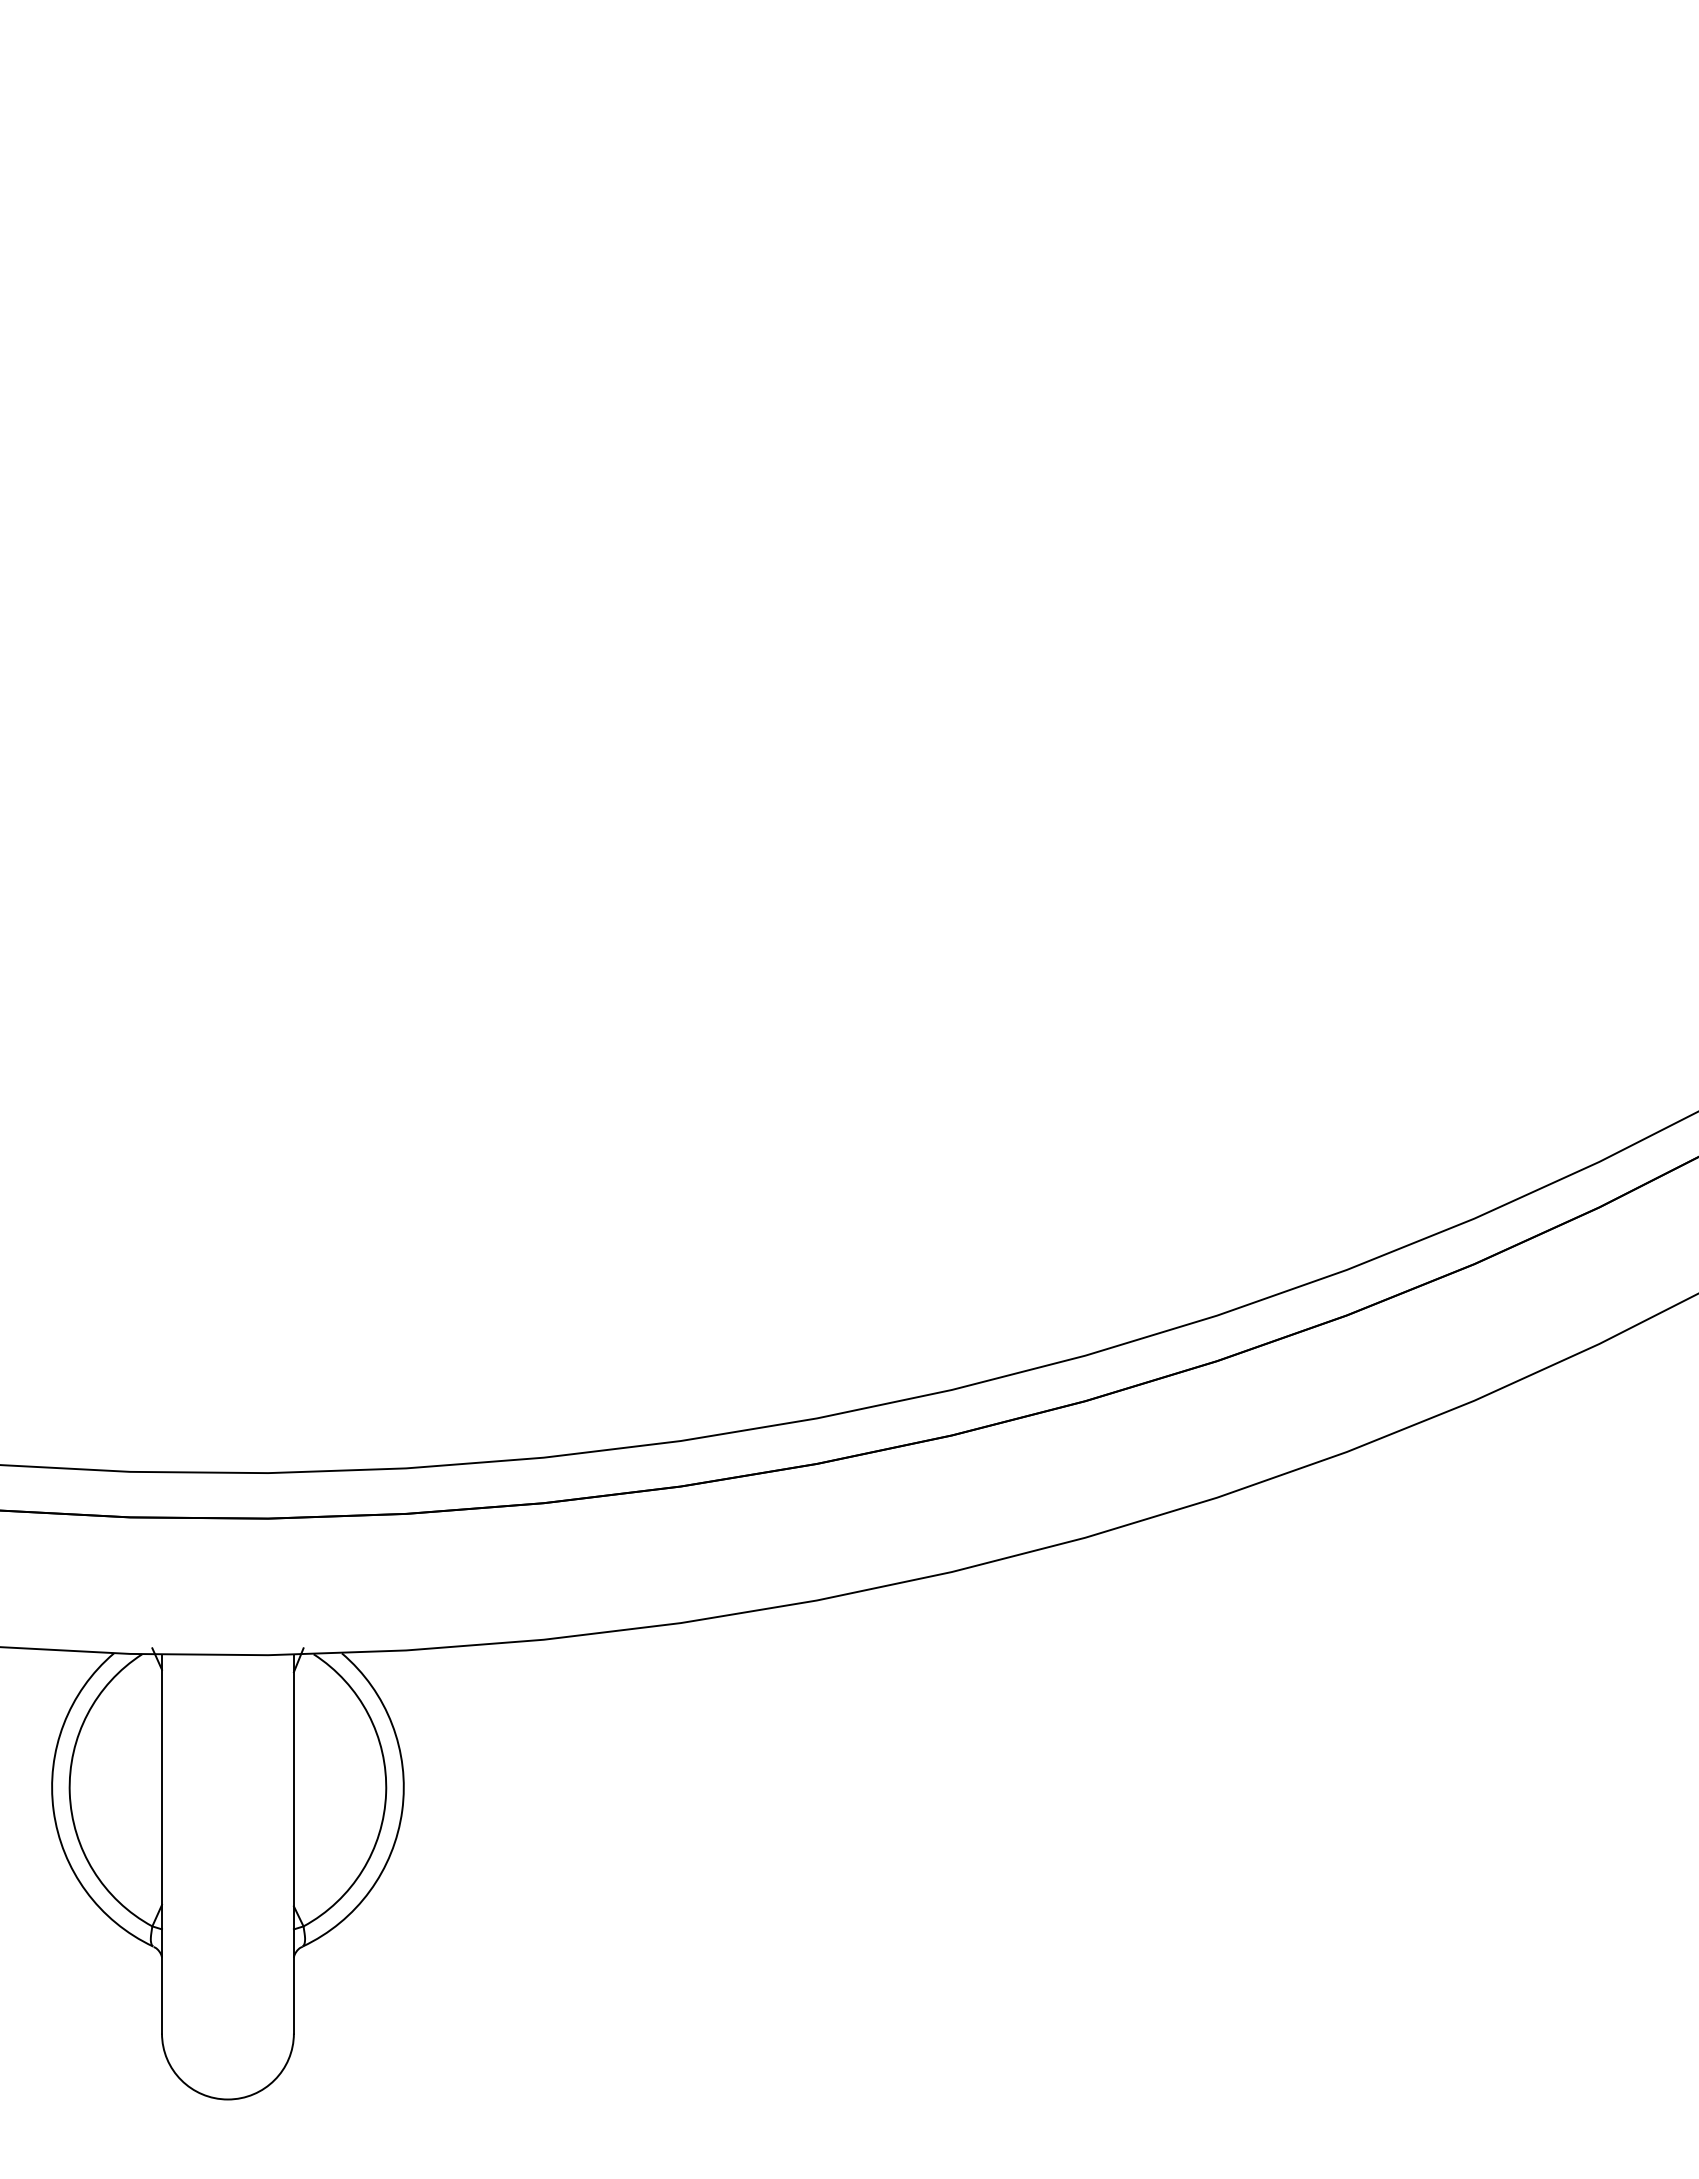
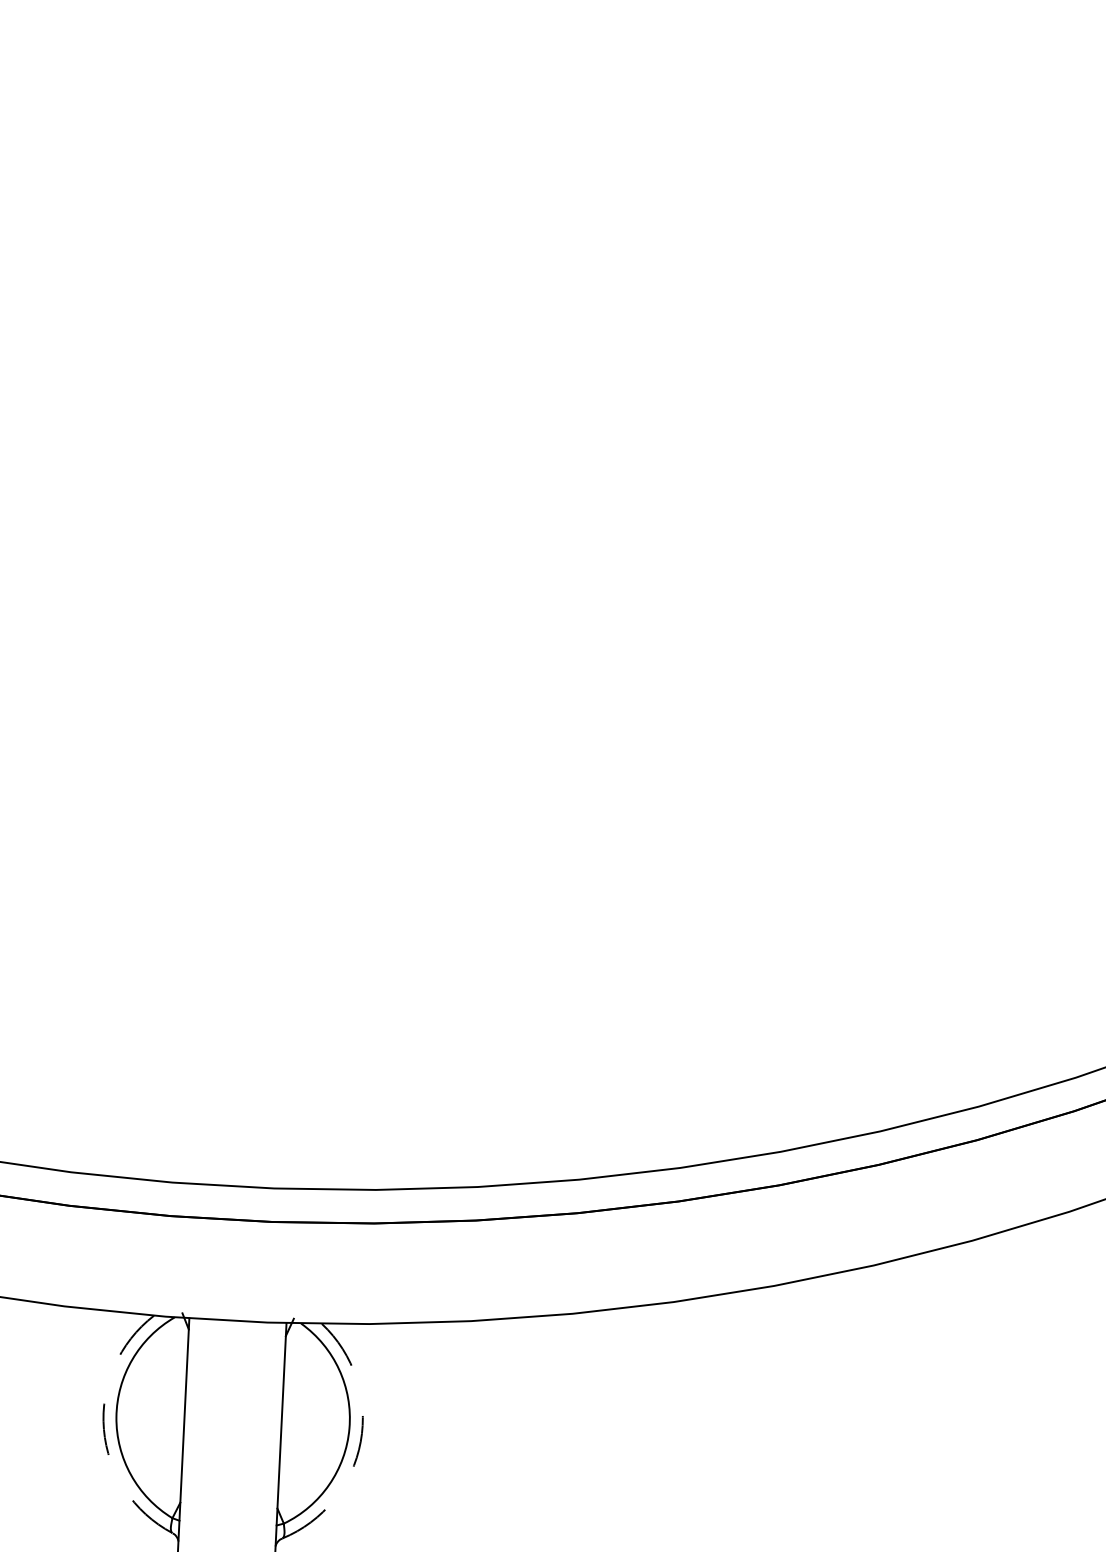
arc: (53, 1810) -> (103, 1429), solid -> dashed
arc: (402, 1810) -> (360, 1441), solid -> dashed

